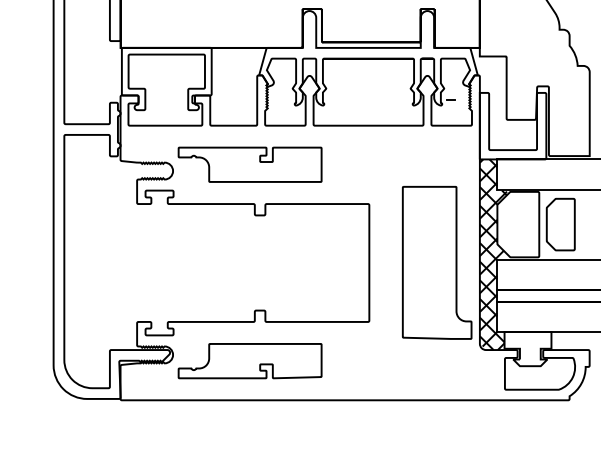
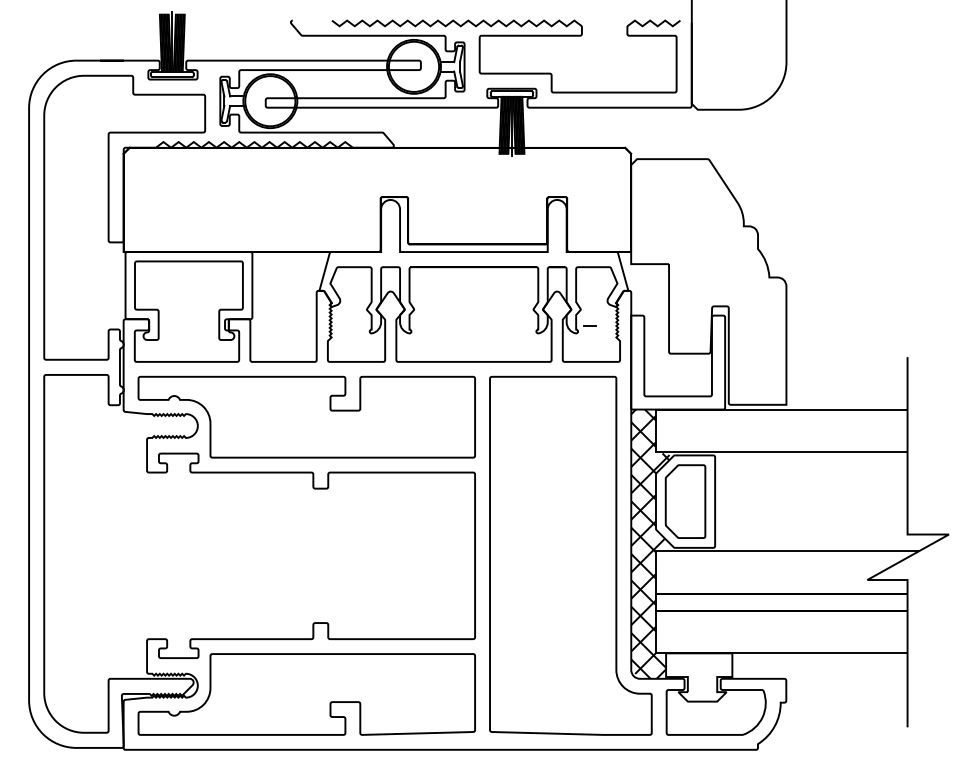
part: (249, 164) -> (306, 416), size x1.67
part: (560, 224) -> (685, 501), moved
part: (436, 262) -> (570, 555), size x1.67
part: (249, 361) -> (306, 694), size x1.67

